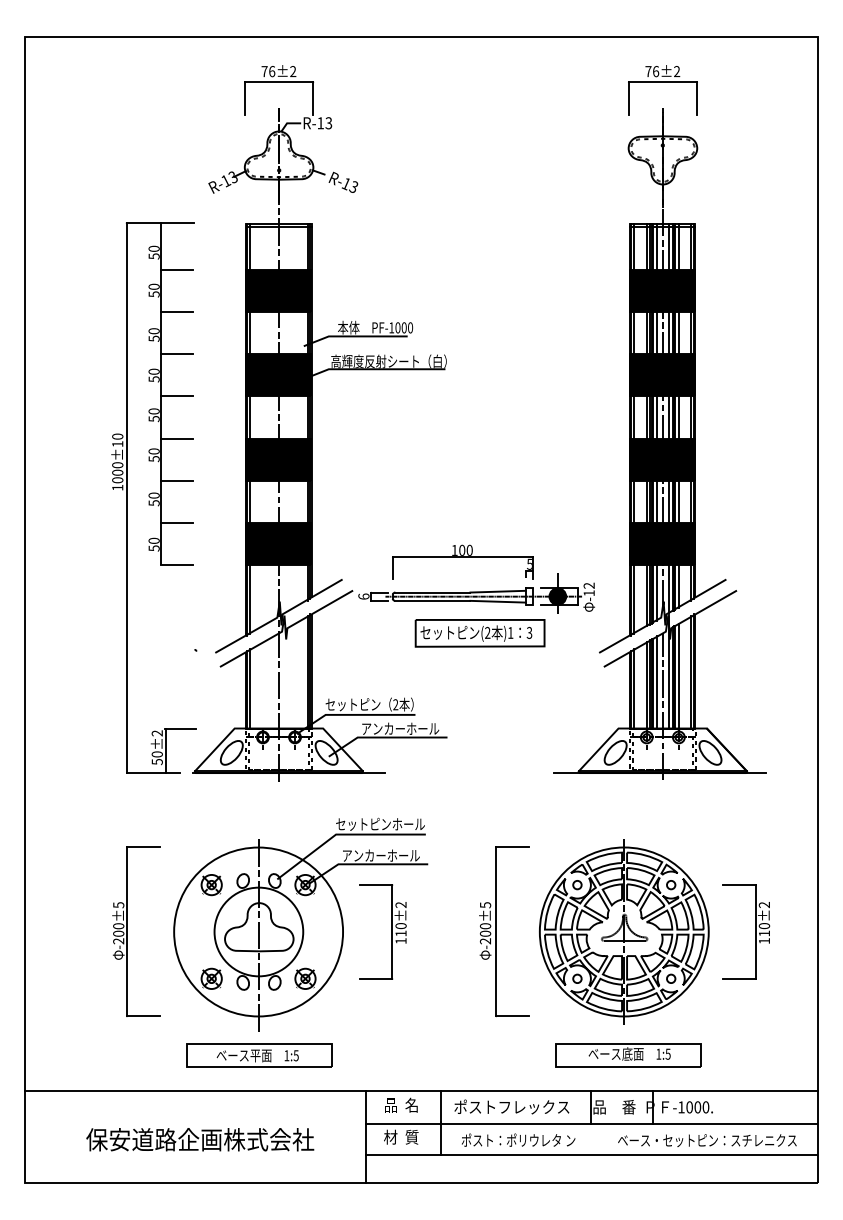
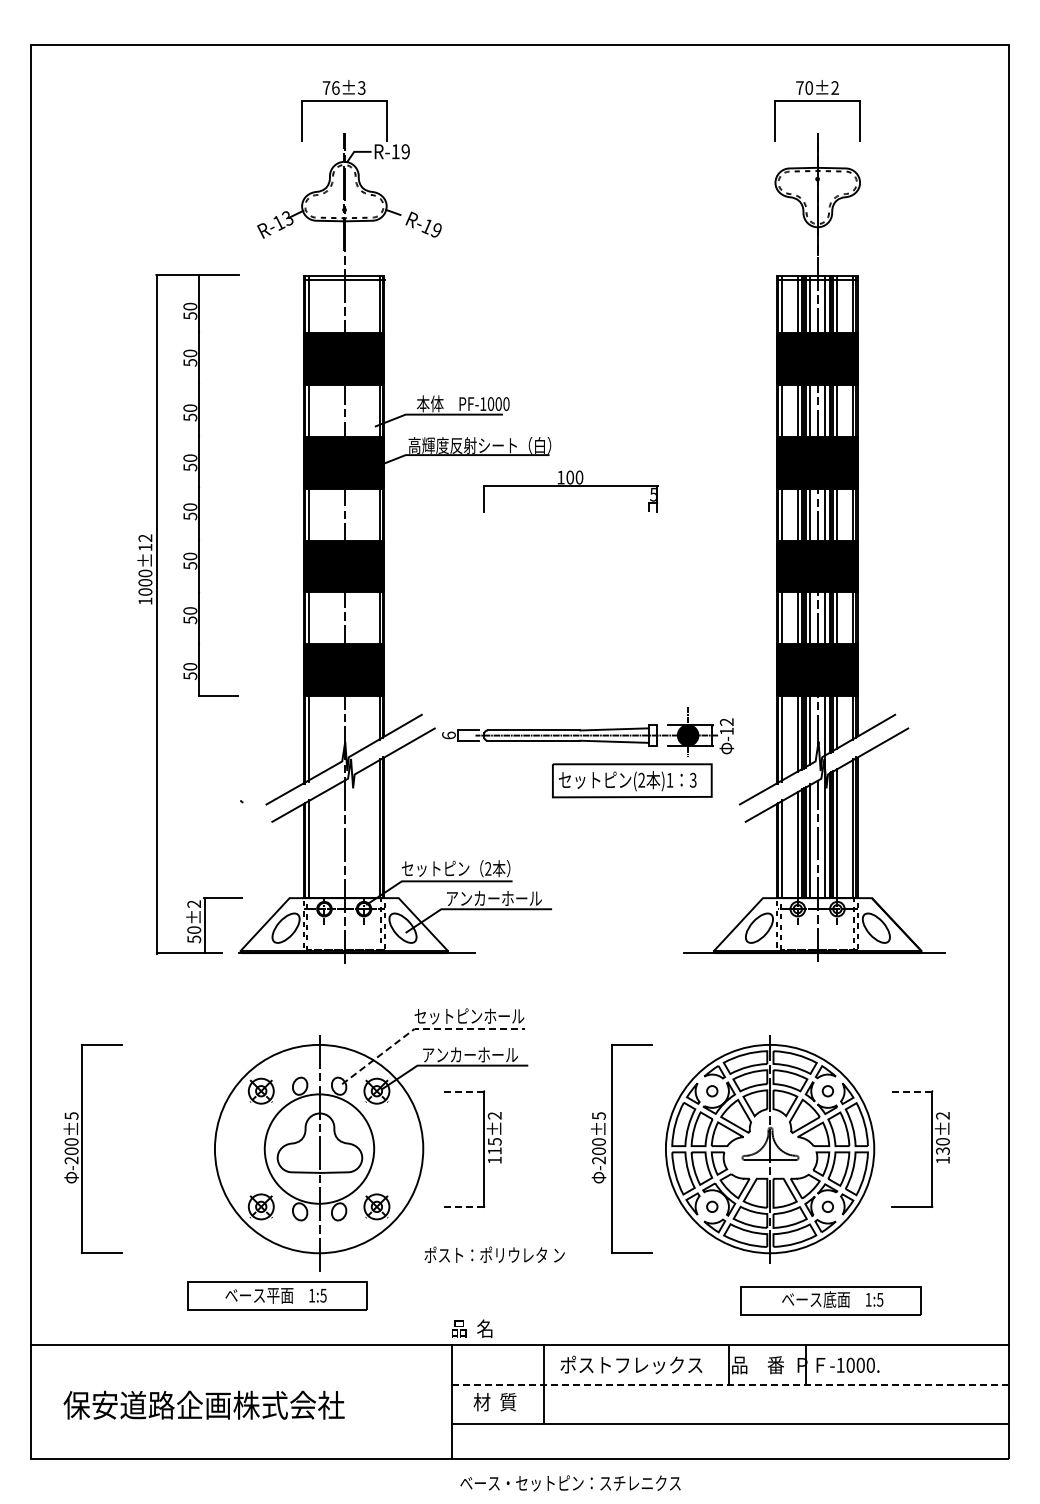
text: (292, 71) -> (361, 87), 76±2 -> 76±3
text: (656, 71) -> (809, 87), 76±2 -> 70±2
text: (328, 123) -> (405, 151), R-13 -> R-19
text: (352, 187) -> (435, 230), R-13 -> R-19
line: (177, 269) -> (218, 332), removed
line: (177, 311) -> (218, 384), removed
line: (177, 353) -> (218, 435), removed
line: (177, 395) -> (218, 487), removed
text: (117, 436) -> (145, 538), 1000±10 -> 1000±12
line: (177, 438) -> (218, 540), removed
line: (177, 480) -> (218, 592), removed
line: (177, 522) -> (218, 644), removed
part: (462, 561) -> (570, 491), moved
part: (480, 633) -> (632, 780), moved
line: (343, 834) -> (423, 1028), solid -> dashed
line: (376, 885) -> (464, 1091), solid -> dashed
line: (739, 885) -> (912, 1091), solid -> dashed
text: (400, 925) -> (494, 1141), 110±2 -> 115±2
part: (127, 931) -> (82, 1148), moved
text: (764, 933) -> (942, 1150), 110±2 -> 130±2
line: (376, 979) -> (464, 1207), solid -> dashed
part: (627, 1054) -> (830, 1300), moved
part: (258, 1055) -> (277, 1295), moved
text: (401, 1105) -> (472, 1328), moved
line: (592, 1123) -> (730, 1385), solid -> dashed
text: (199, 1139) -> (203, 1404), moved
text: (518, 1139) -> (494, 1254), moved
text: (707, 1140) -> (570, 1483), moved

